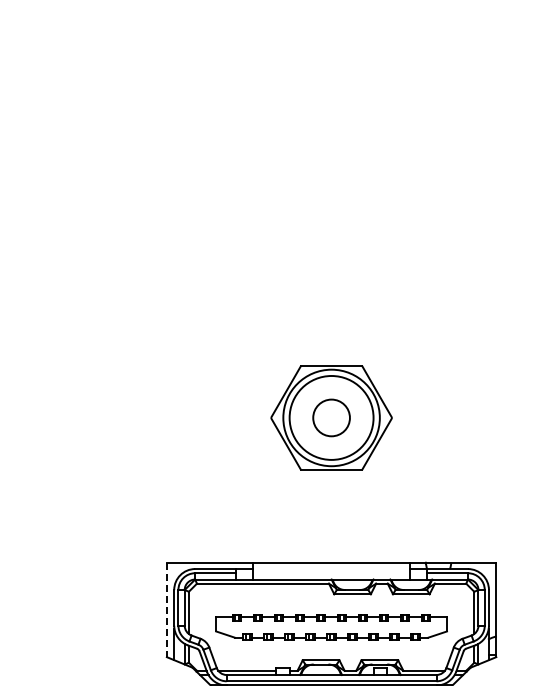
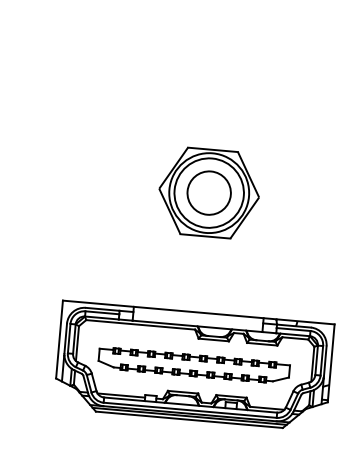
circle: (331, 417) -> (209, 192), size x1.43
line: (166, 610) -> (59, 339), dashed -> solid

